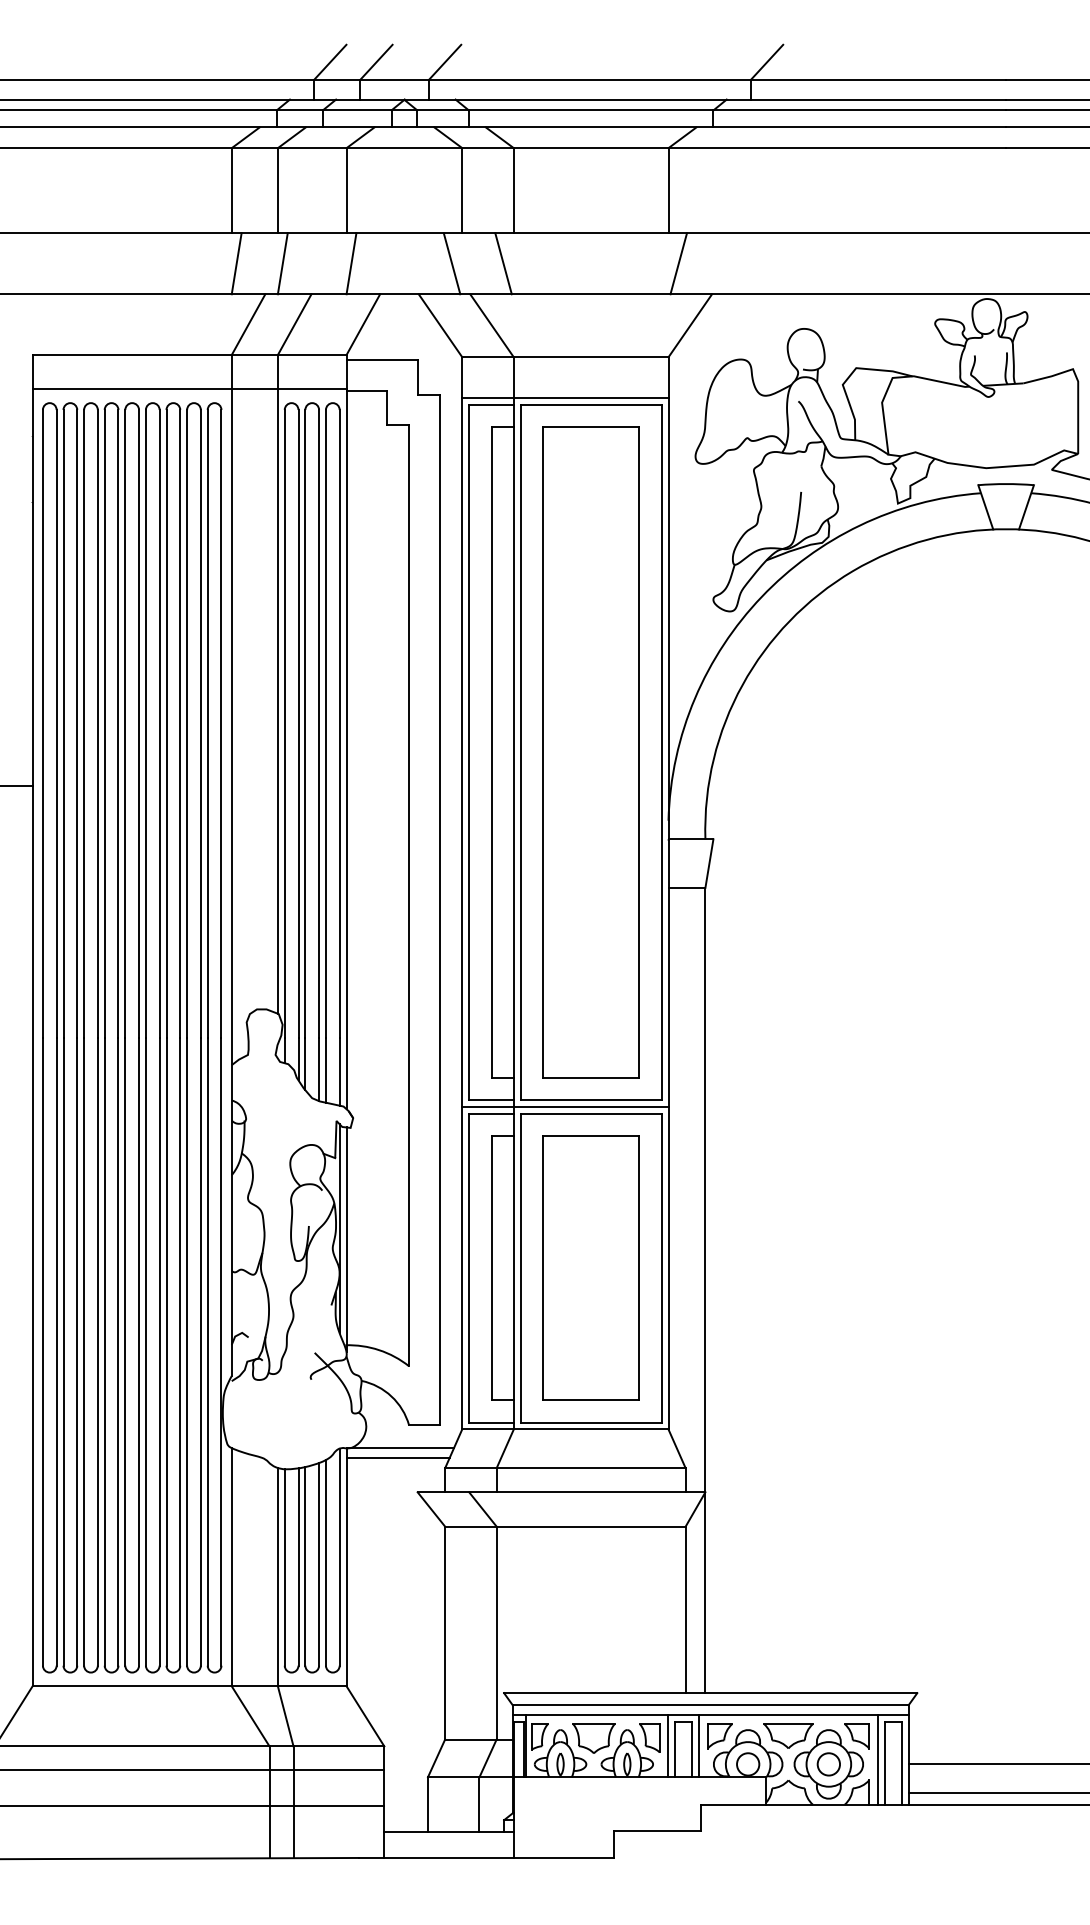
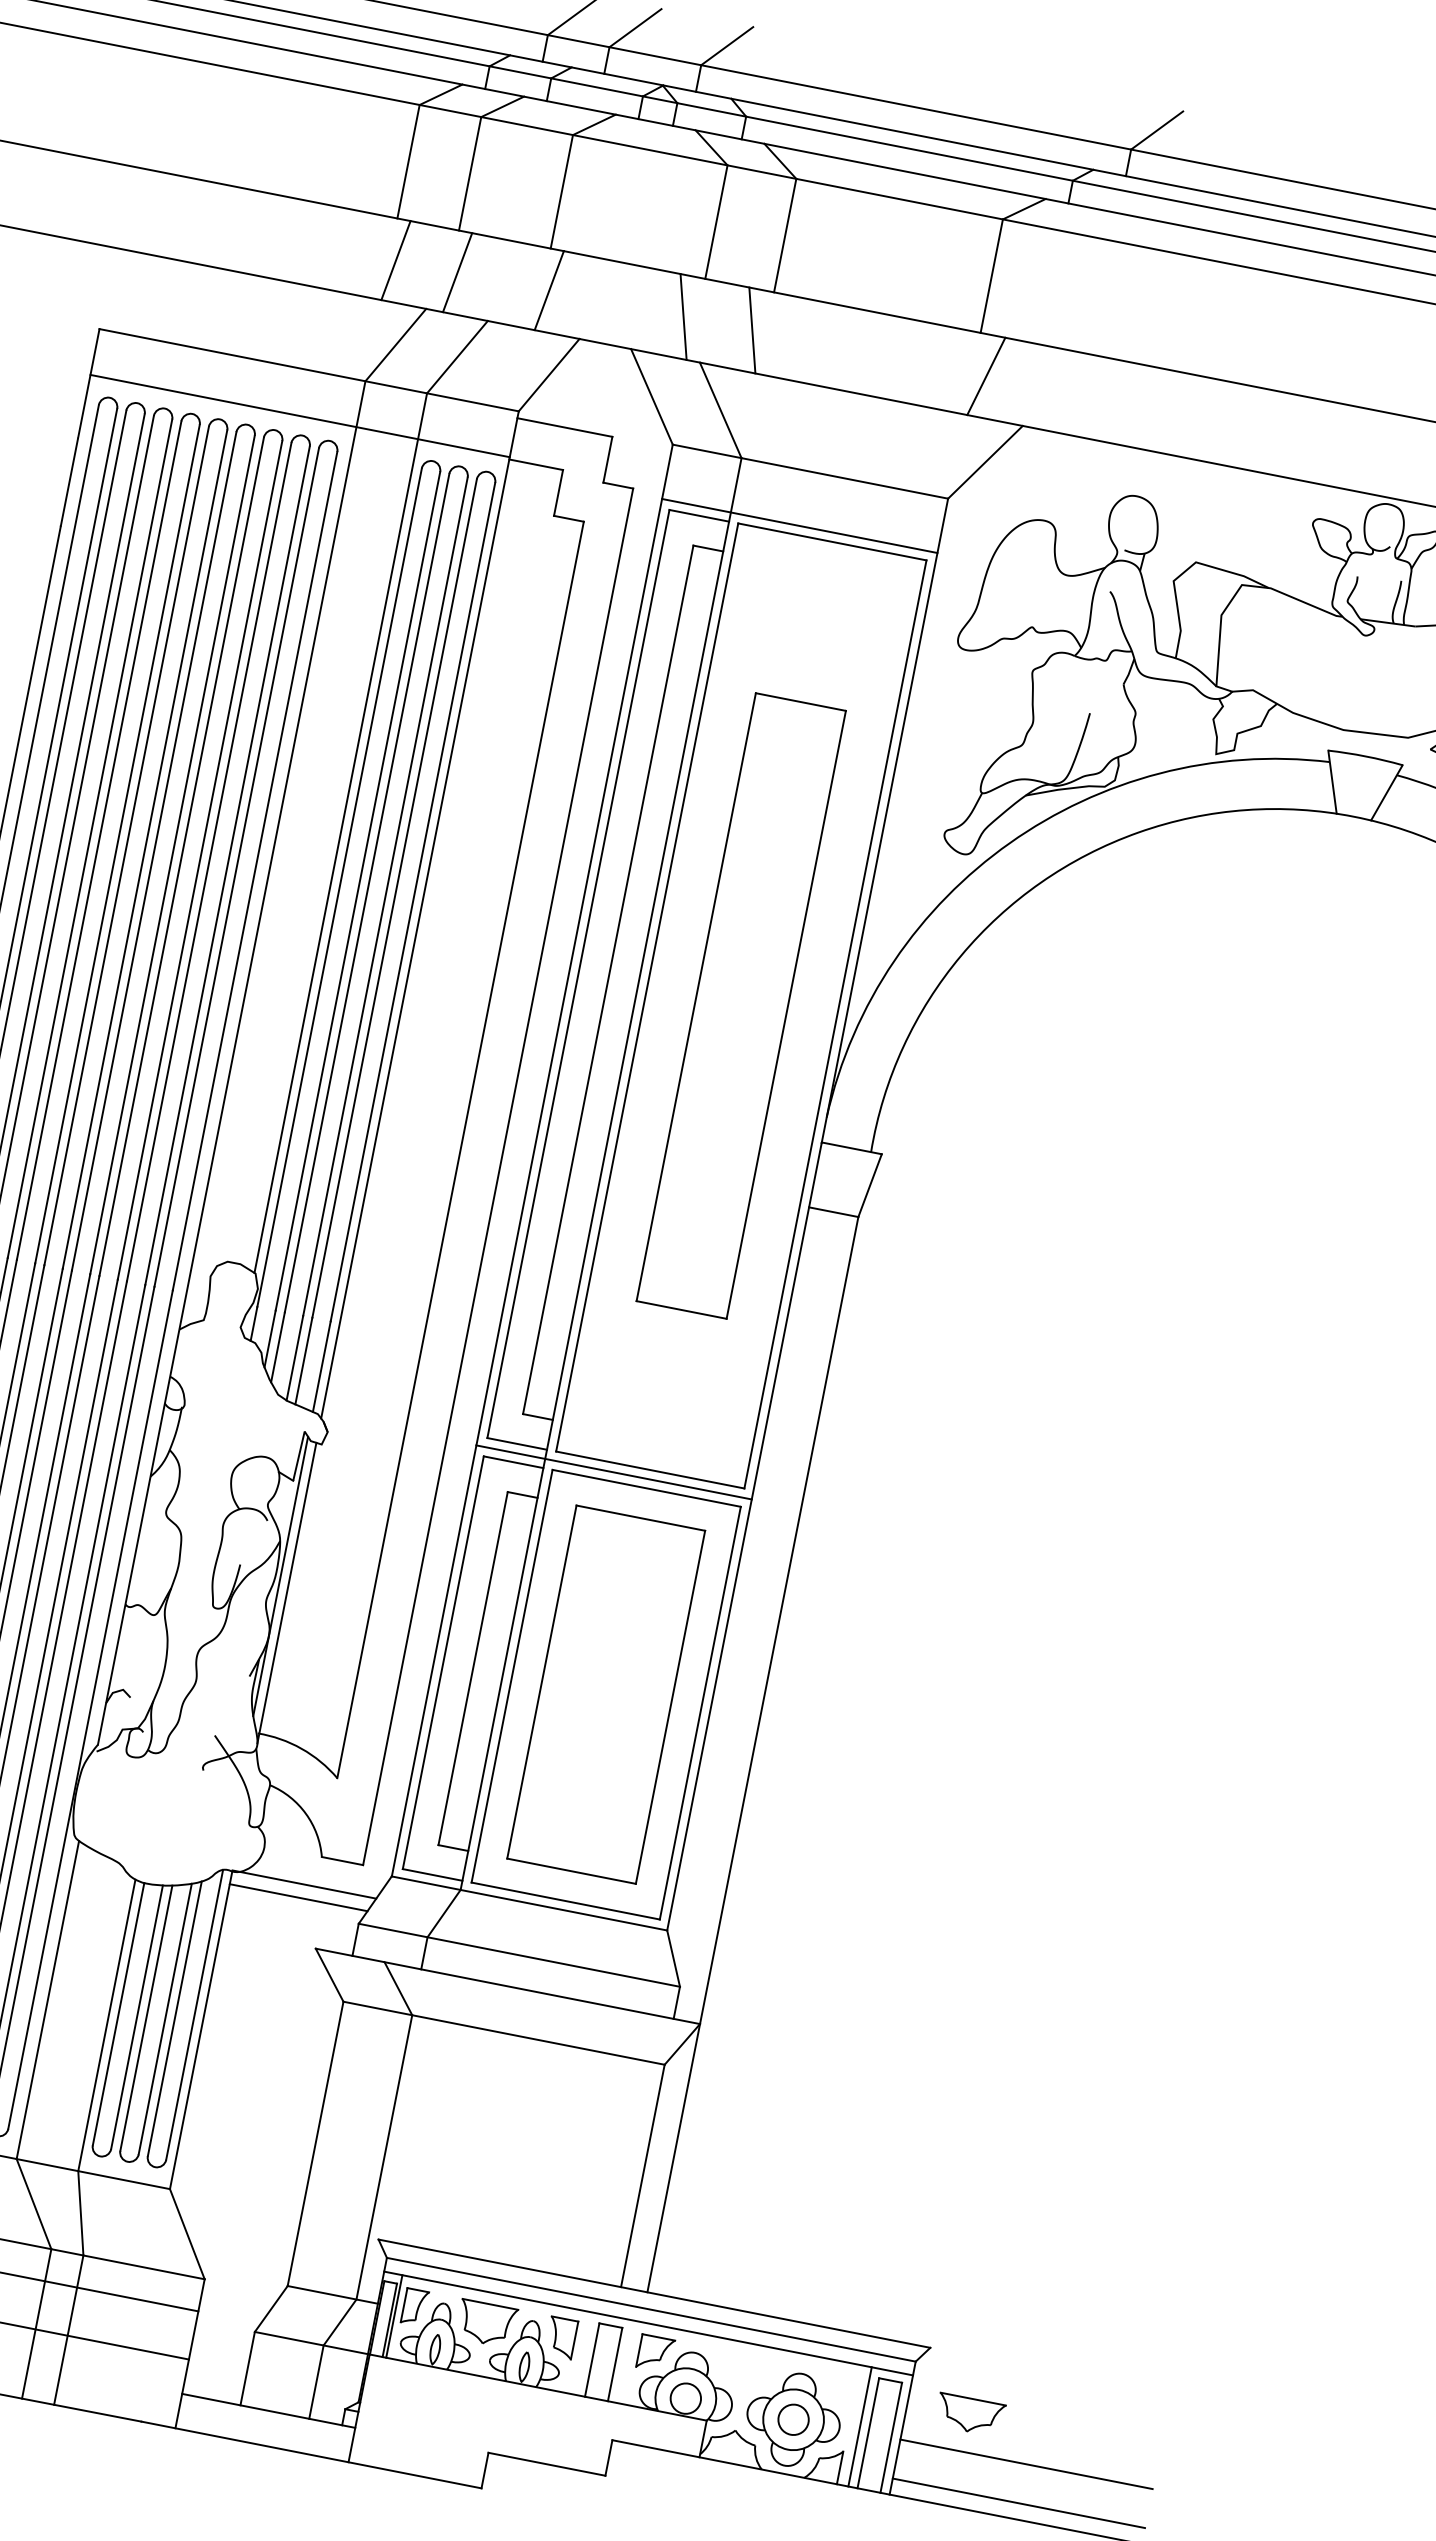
part: (590, 752) -> (740, 1006), size x0.7
part: (788, 1735) -> (970, 2414), moved
part: (856, 1736) -> (837, 2389), removed
line: (668, 1746) -> (584, 2353), removed
line: (699, 1746) -> (625, 2362), removed

